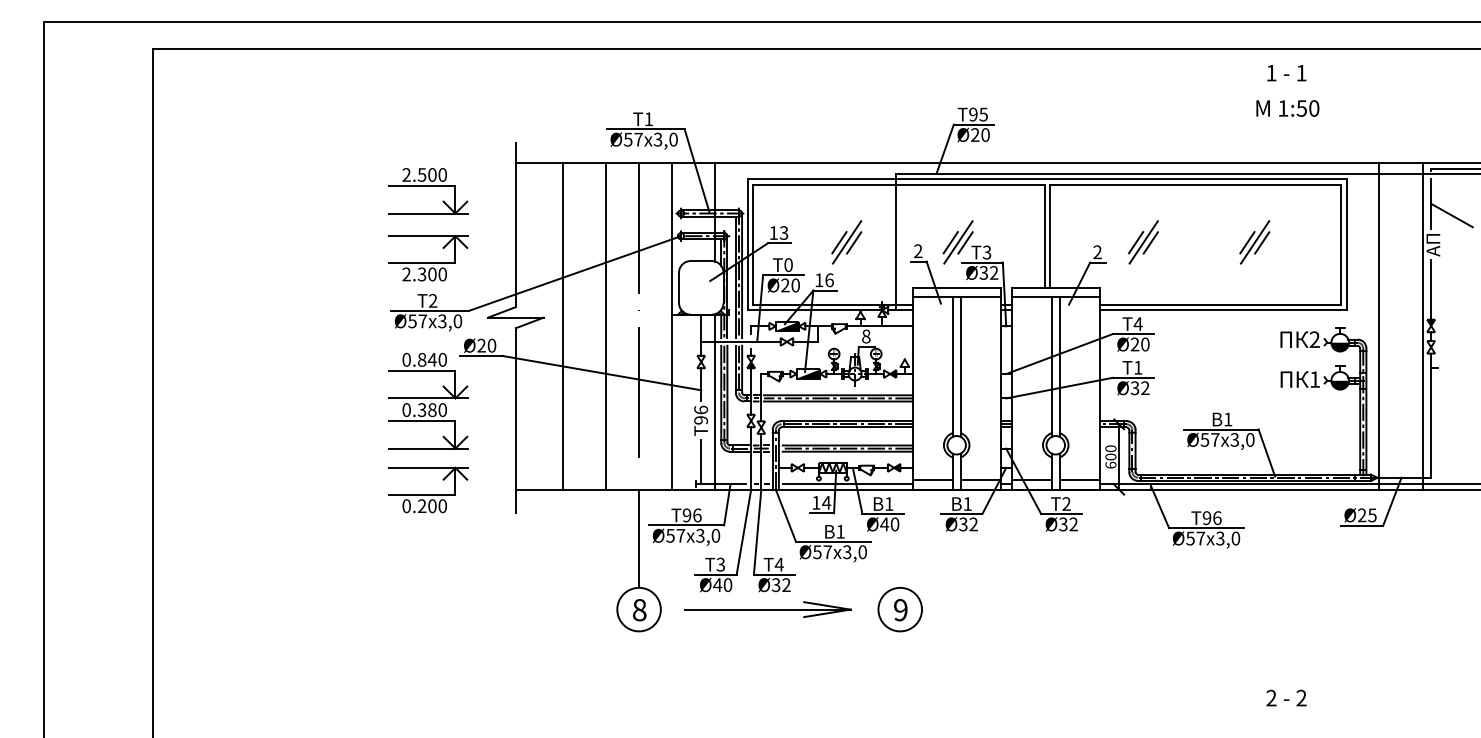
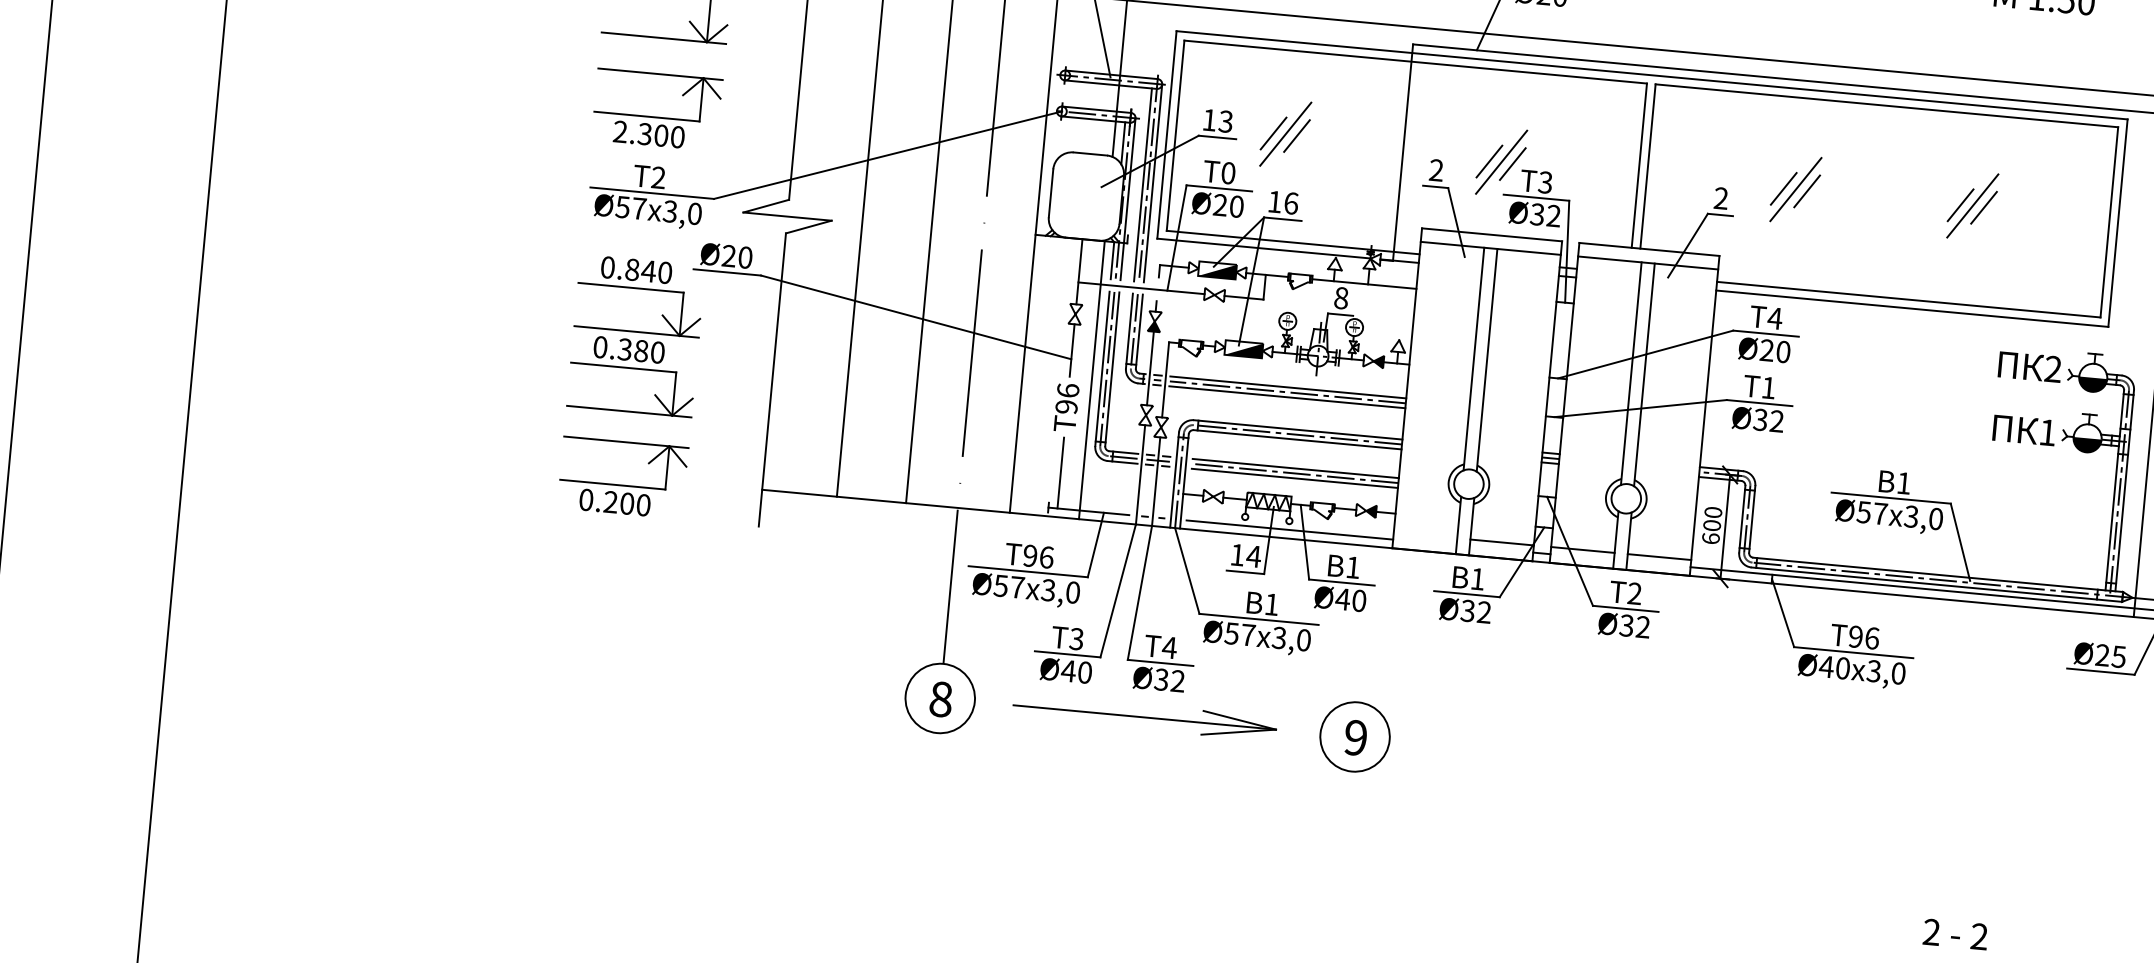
part: (846, 242) -> (1284, 134), moved
line: (932, 479) -> (1425, 535), removed
text: (1195, 538) -> (1834, 667), Ø57 -> Ø40

